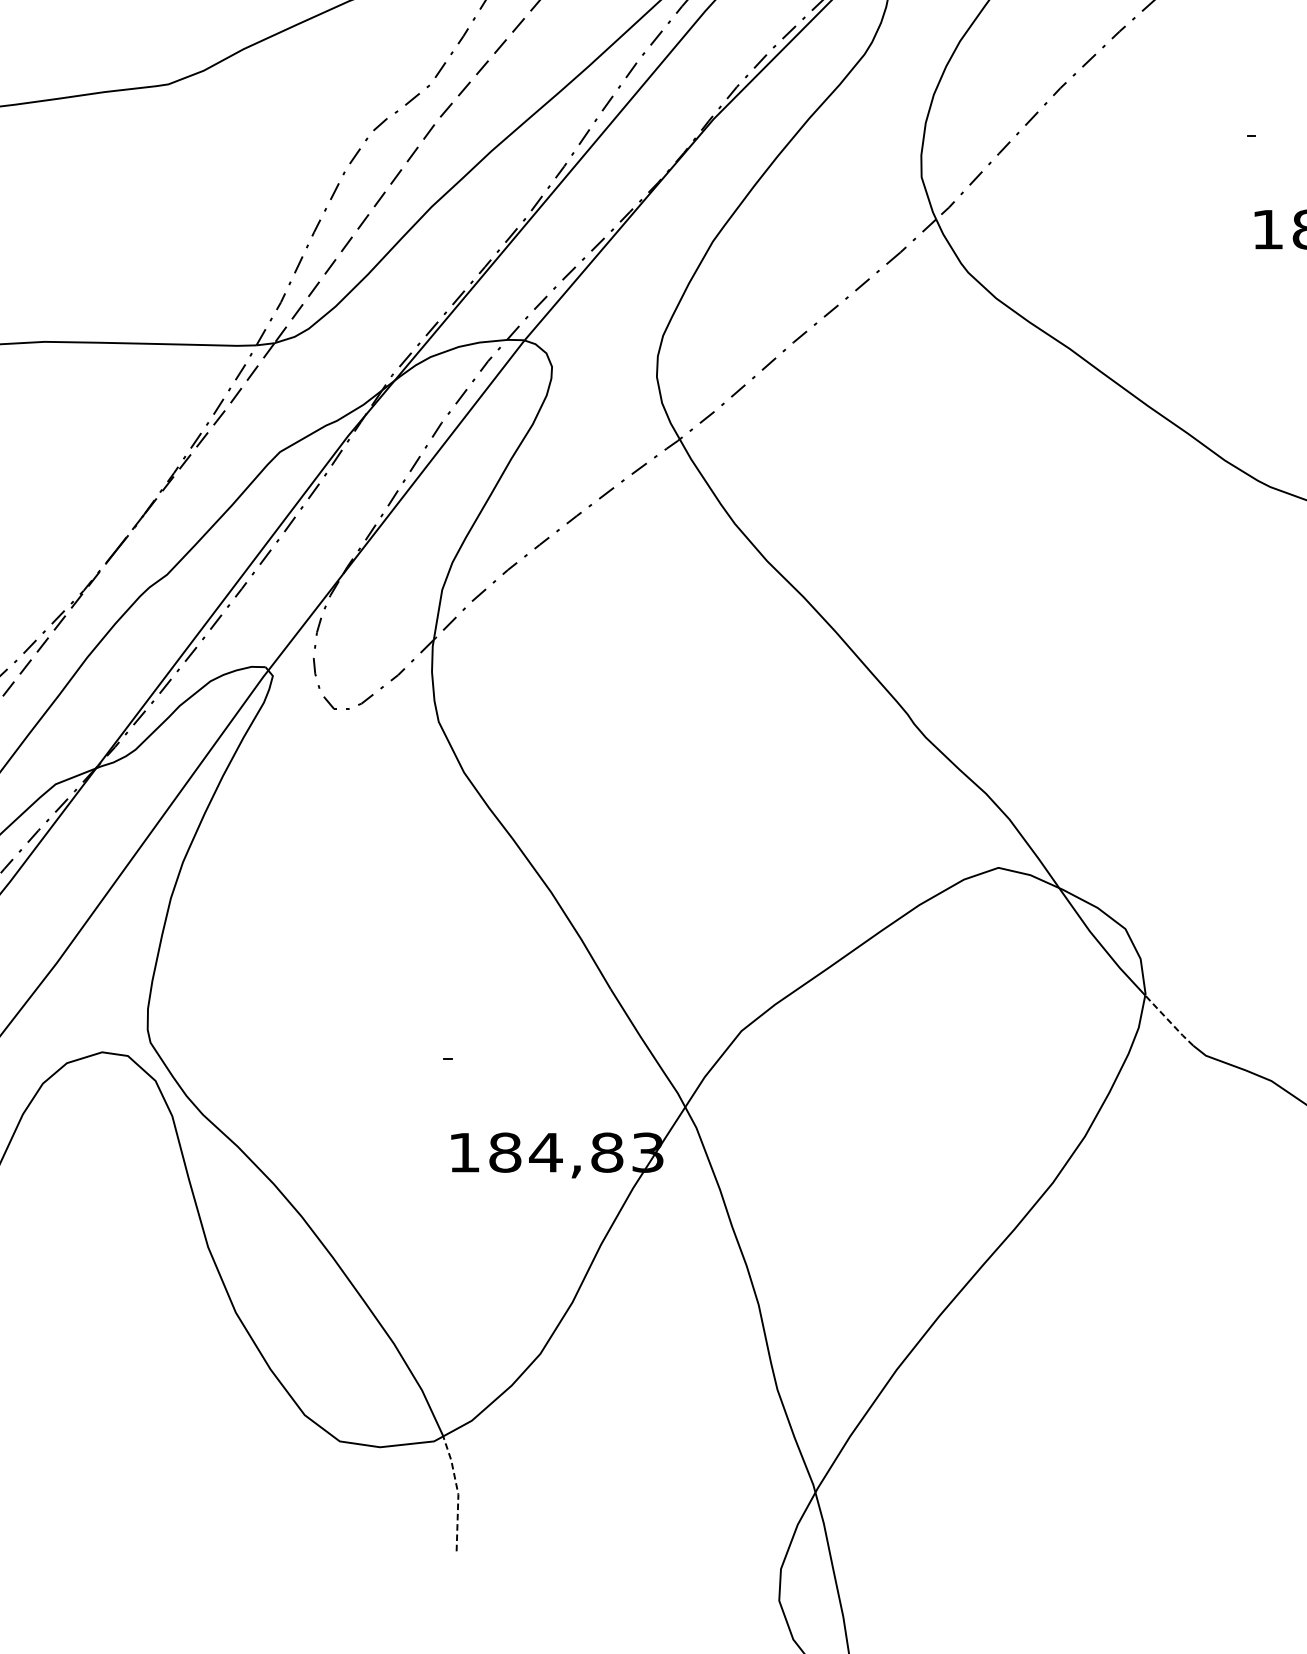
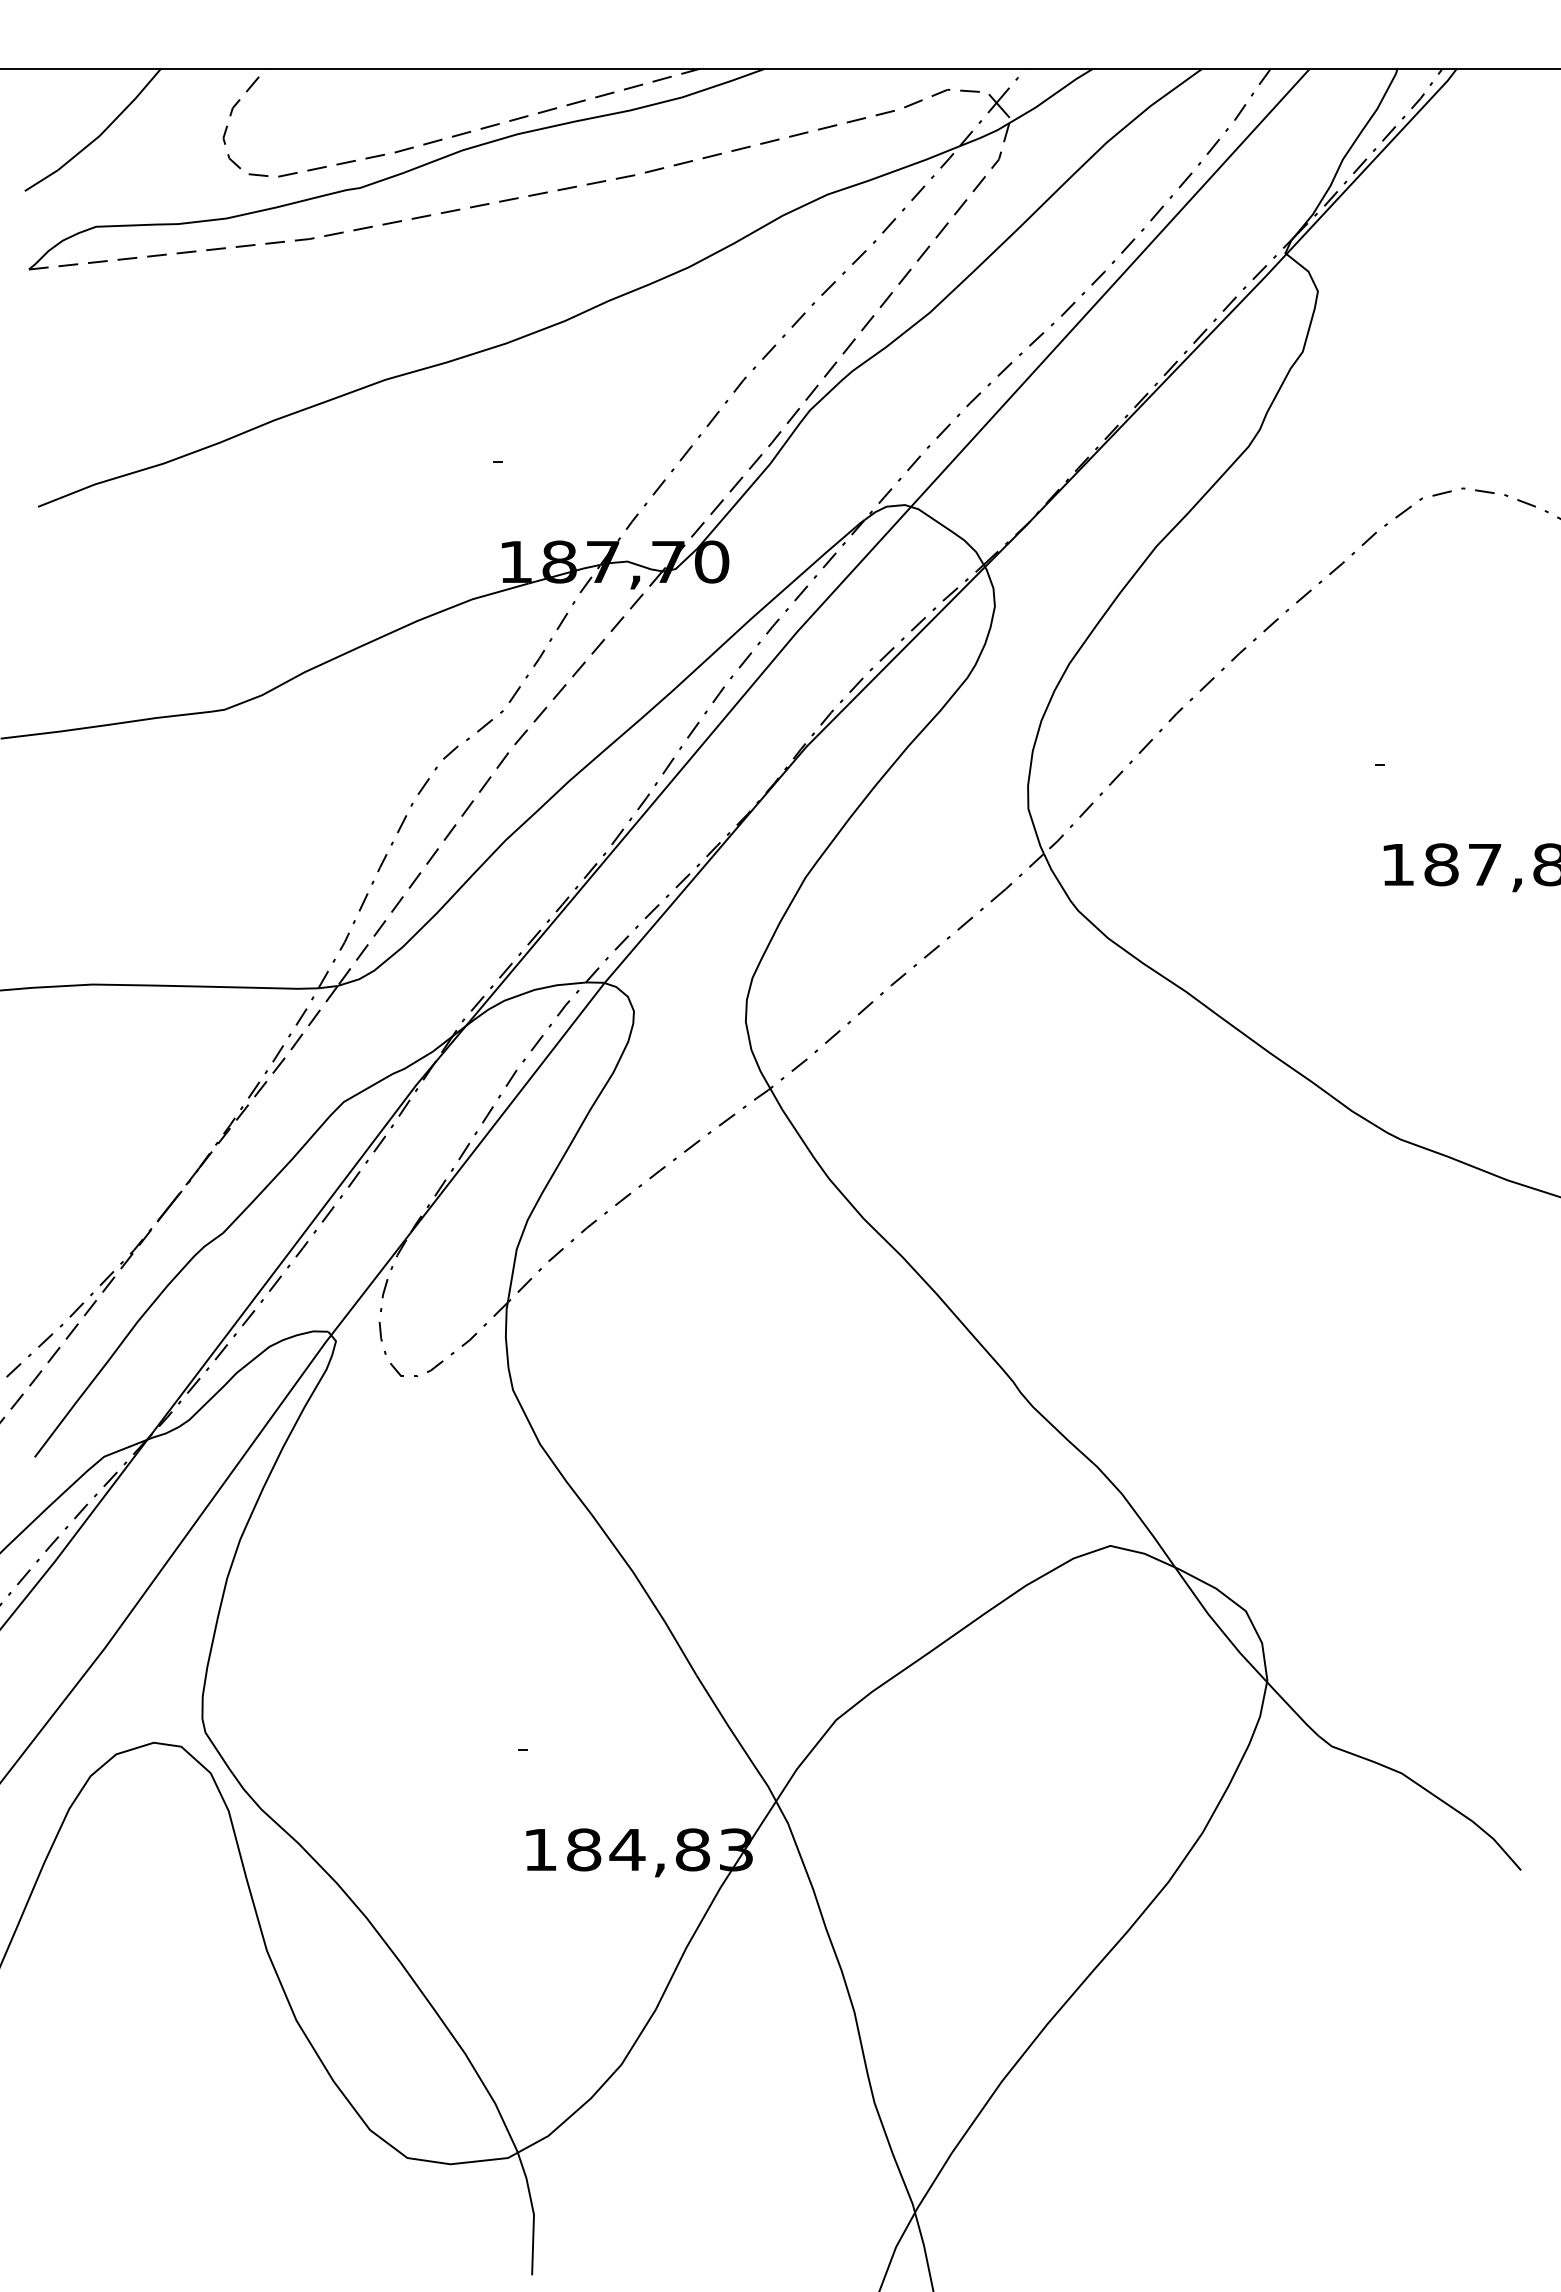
line: (1169, 1020) -> (1292, 1708), dashed -> solid
line: (457, 1491) -> (533, 2211), dashed -> solid

